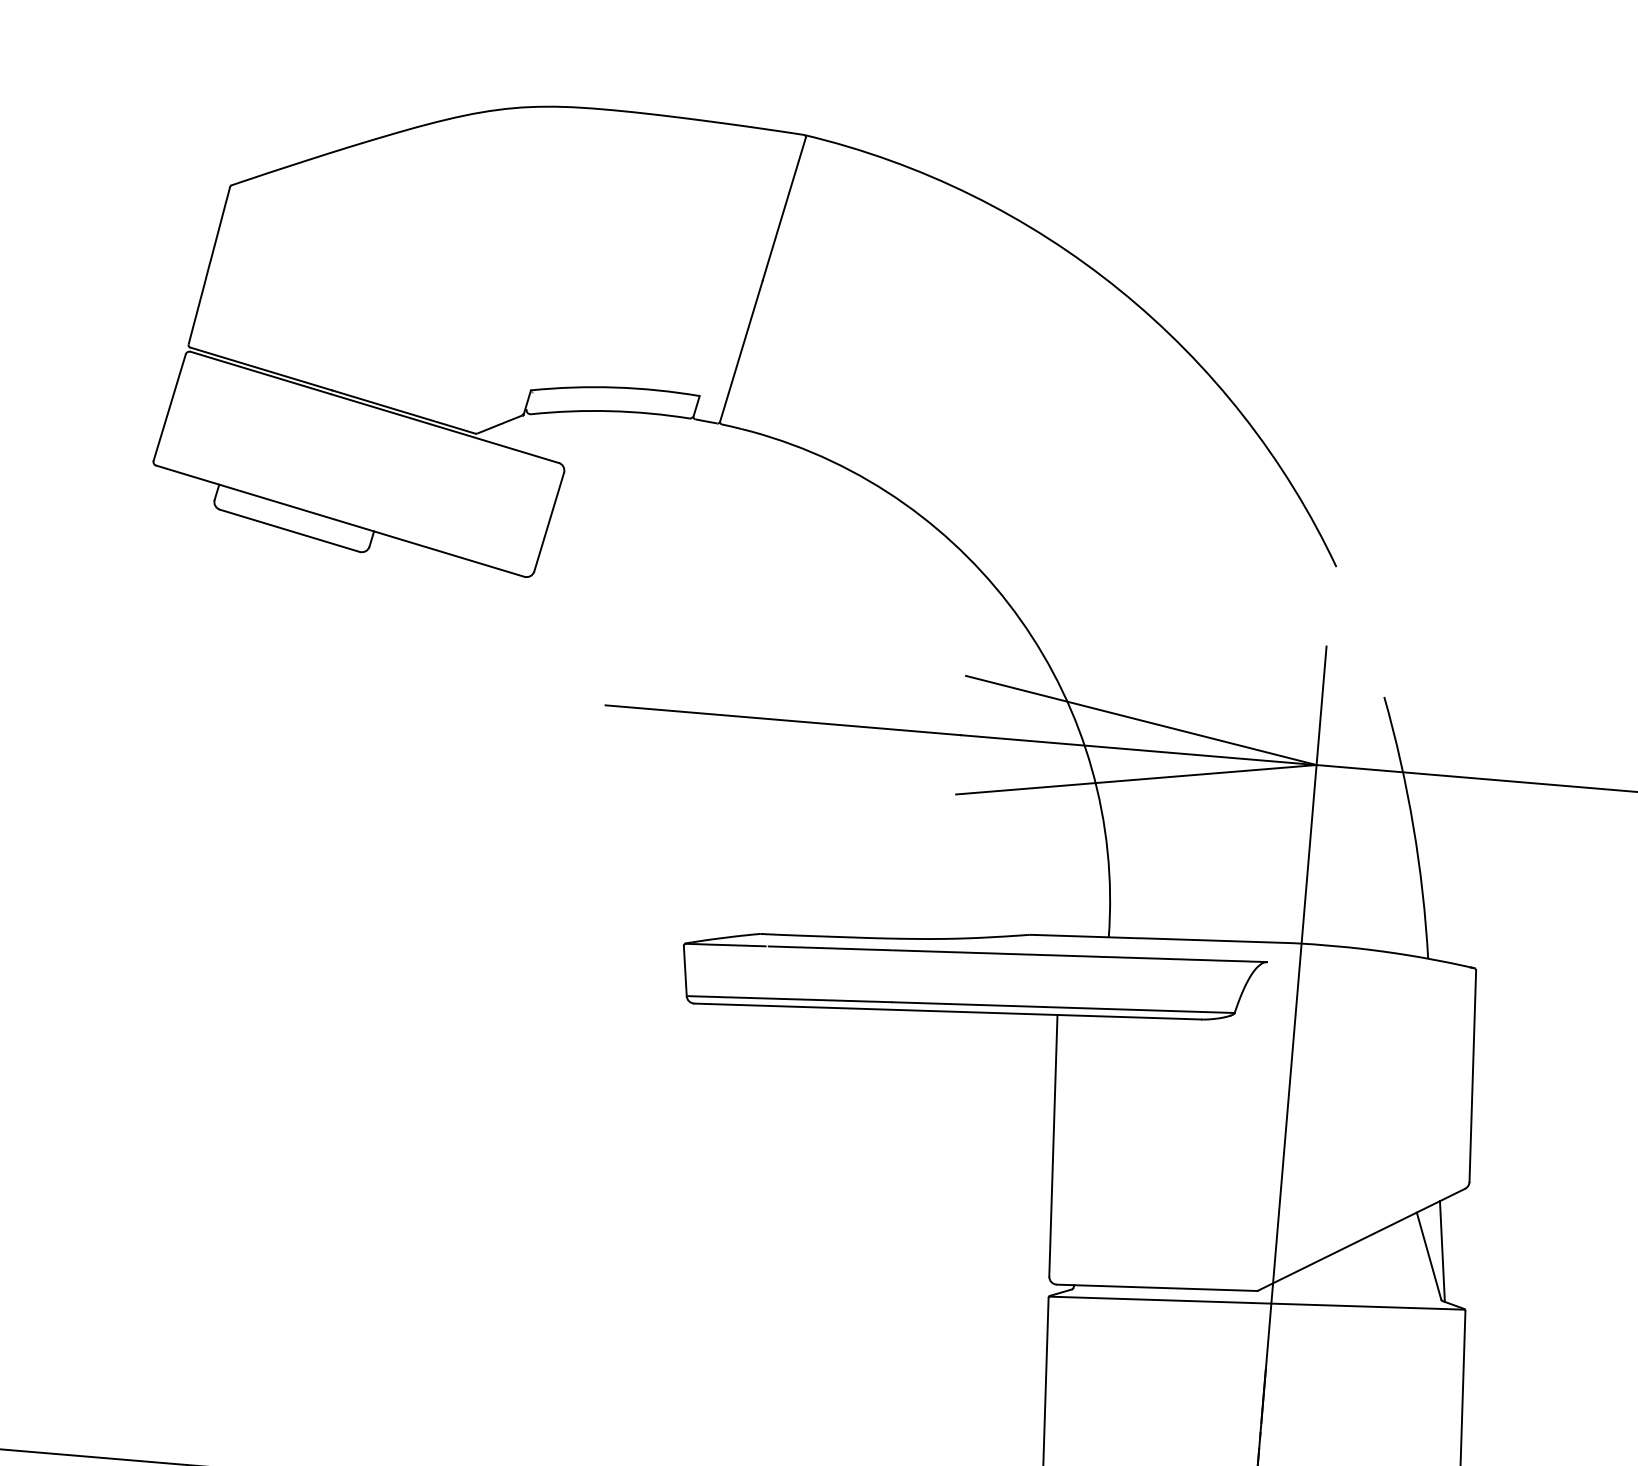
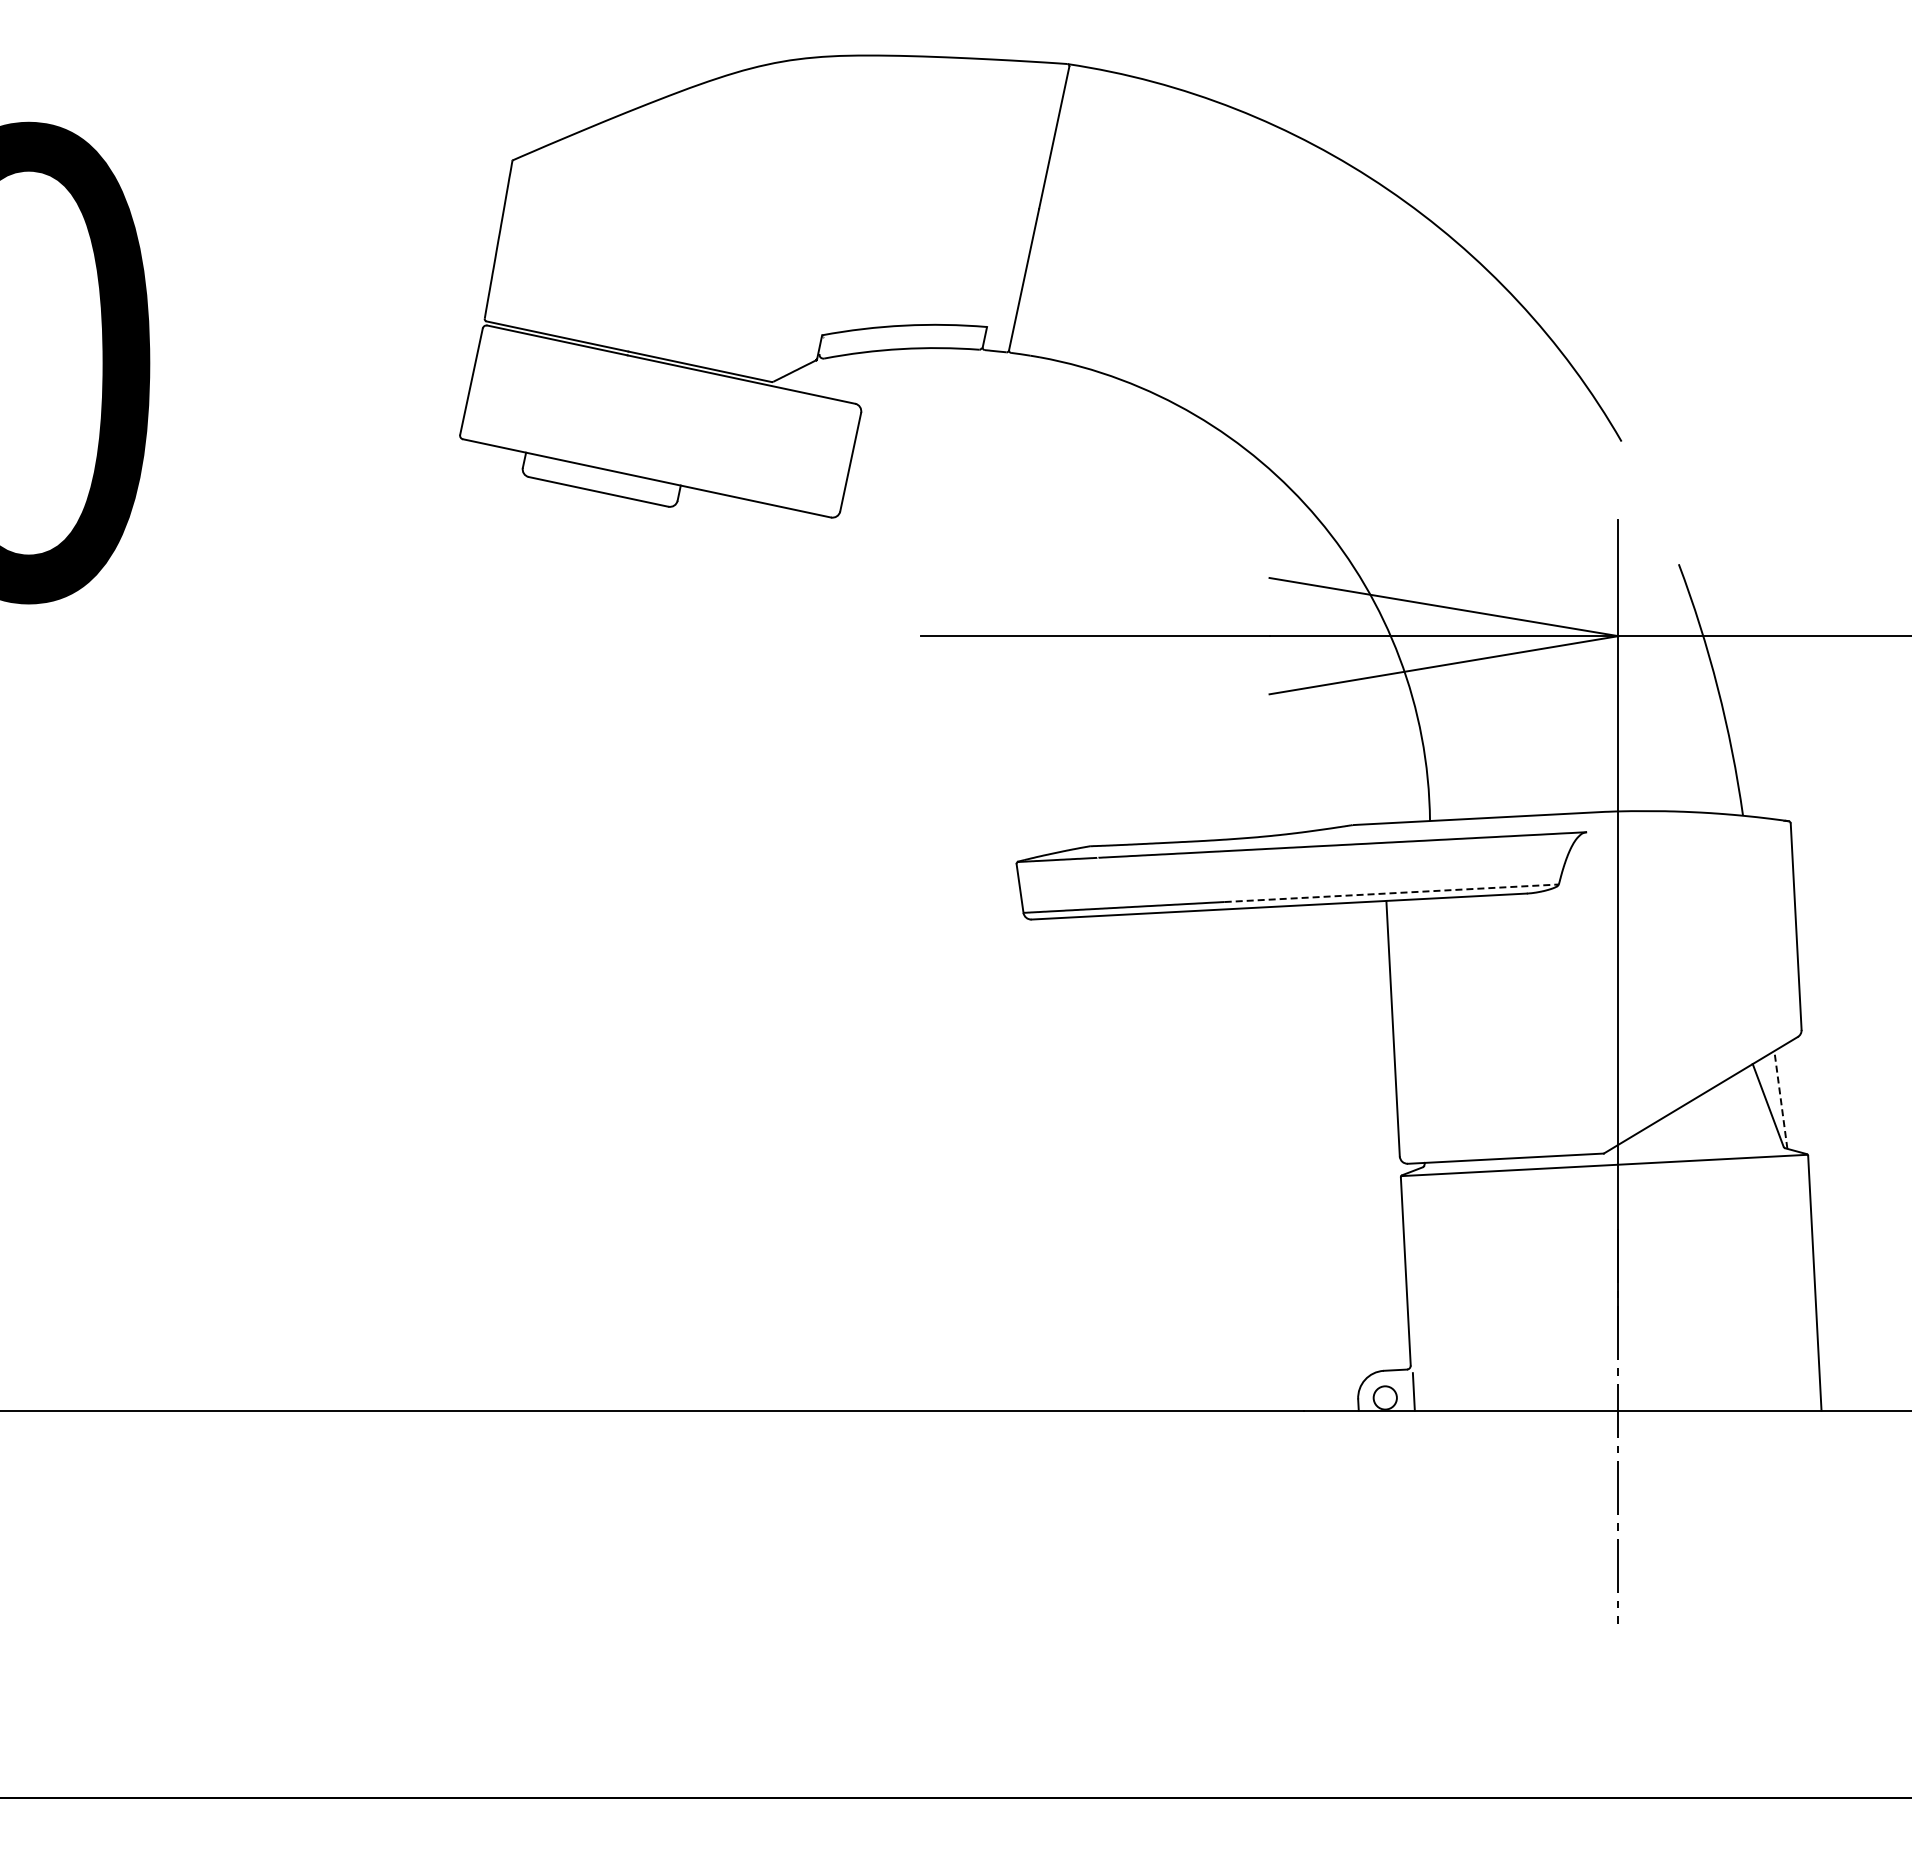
line: (1064, 1007) -> (1392, 893), solid -> dashed
line: (1442, 1251) -> (1780, 1099), solid -> dashed

